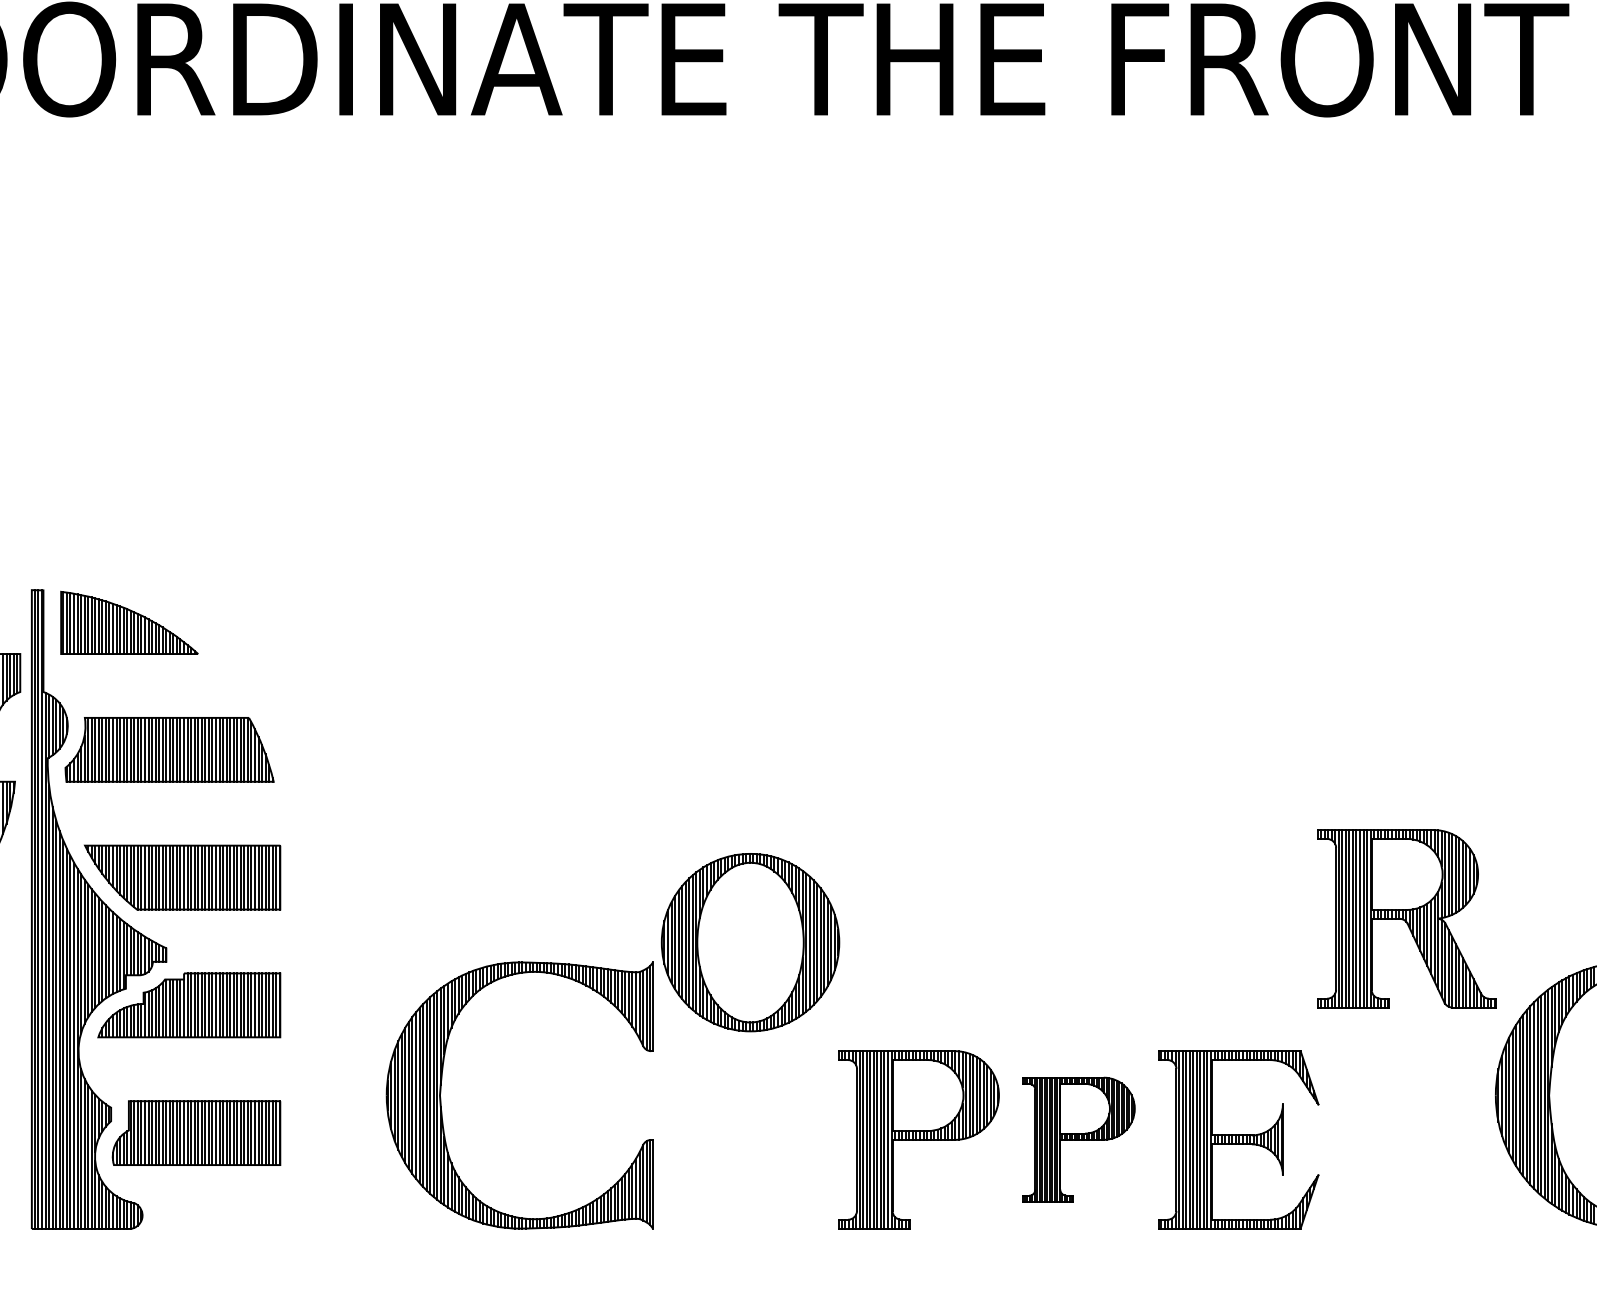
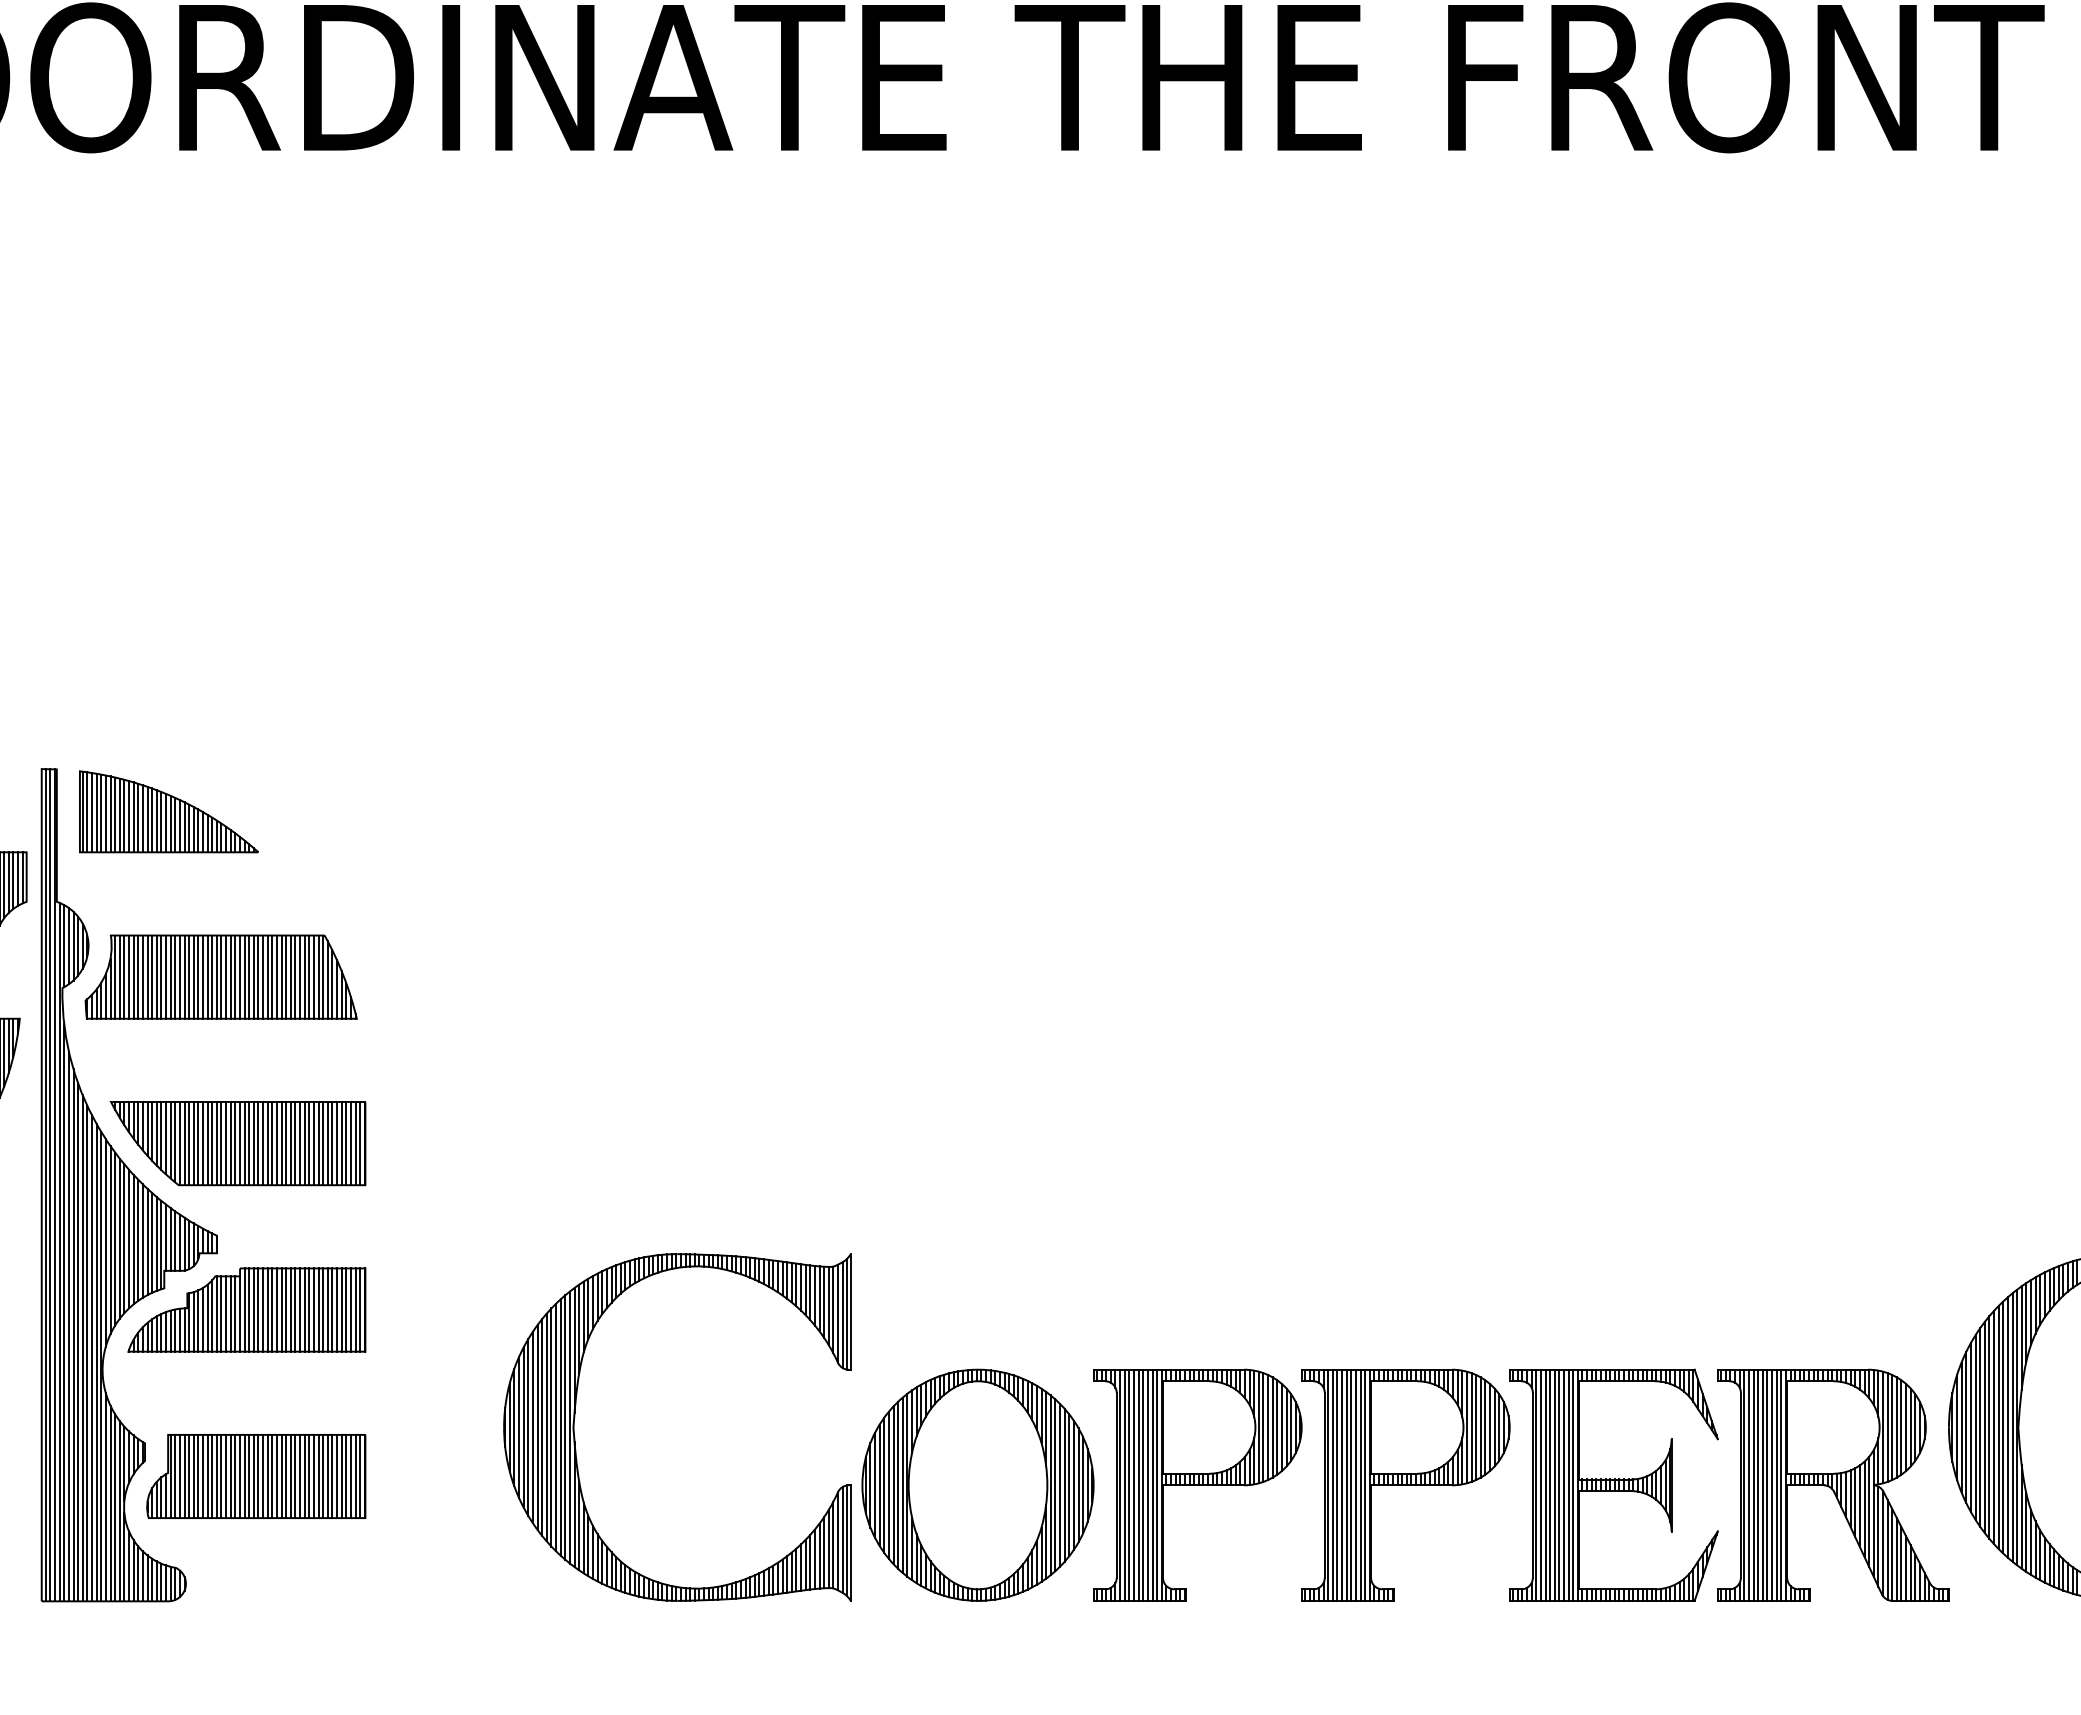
part: (1407, 918) -> (1833, 1484), moved
part: (750, 942) -> (977, 1484), moved
part: (1078, 1139) -> (1405, 1484), size x1.43

